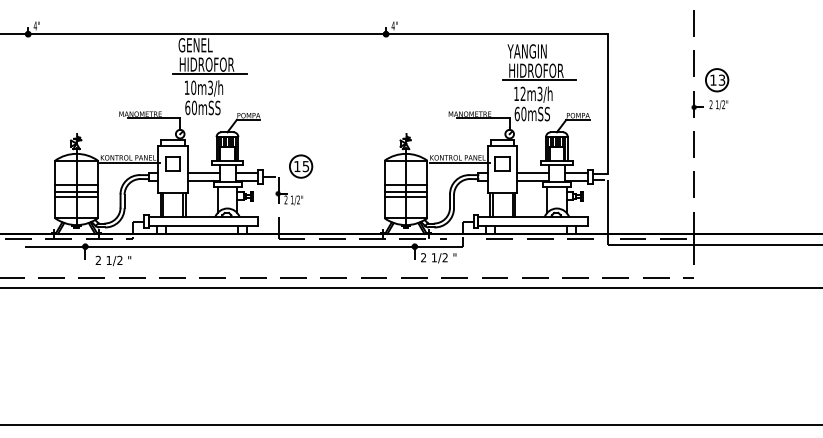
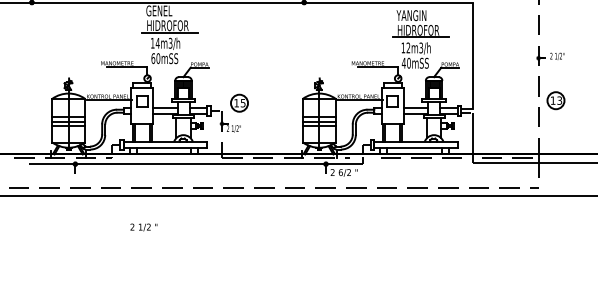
part: (717, 80) -> (556, 100), moved
text: (193, 87) -> (157, 43), 10m3/h -> 14m3/h
text: (516, 113) -> (403, 62), 60mSS -> 40mSS
text: (434, 257) -> (340, 172), 1/2 -> 6/2
text: (113, 260) -> (143, 227), moved

